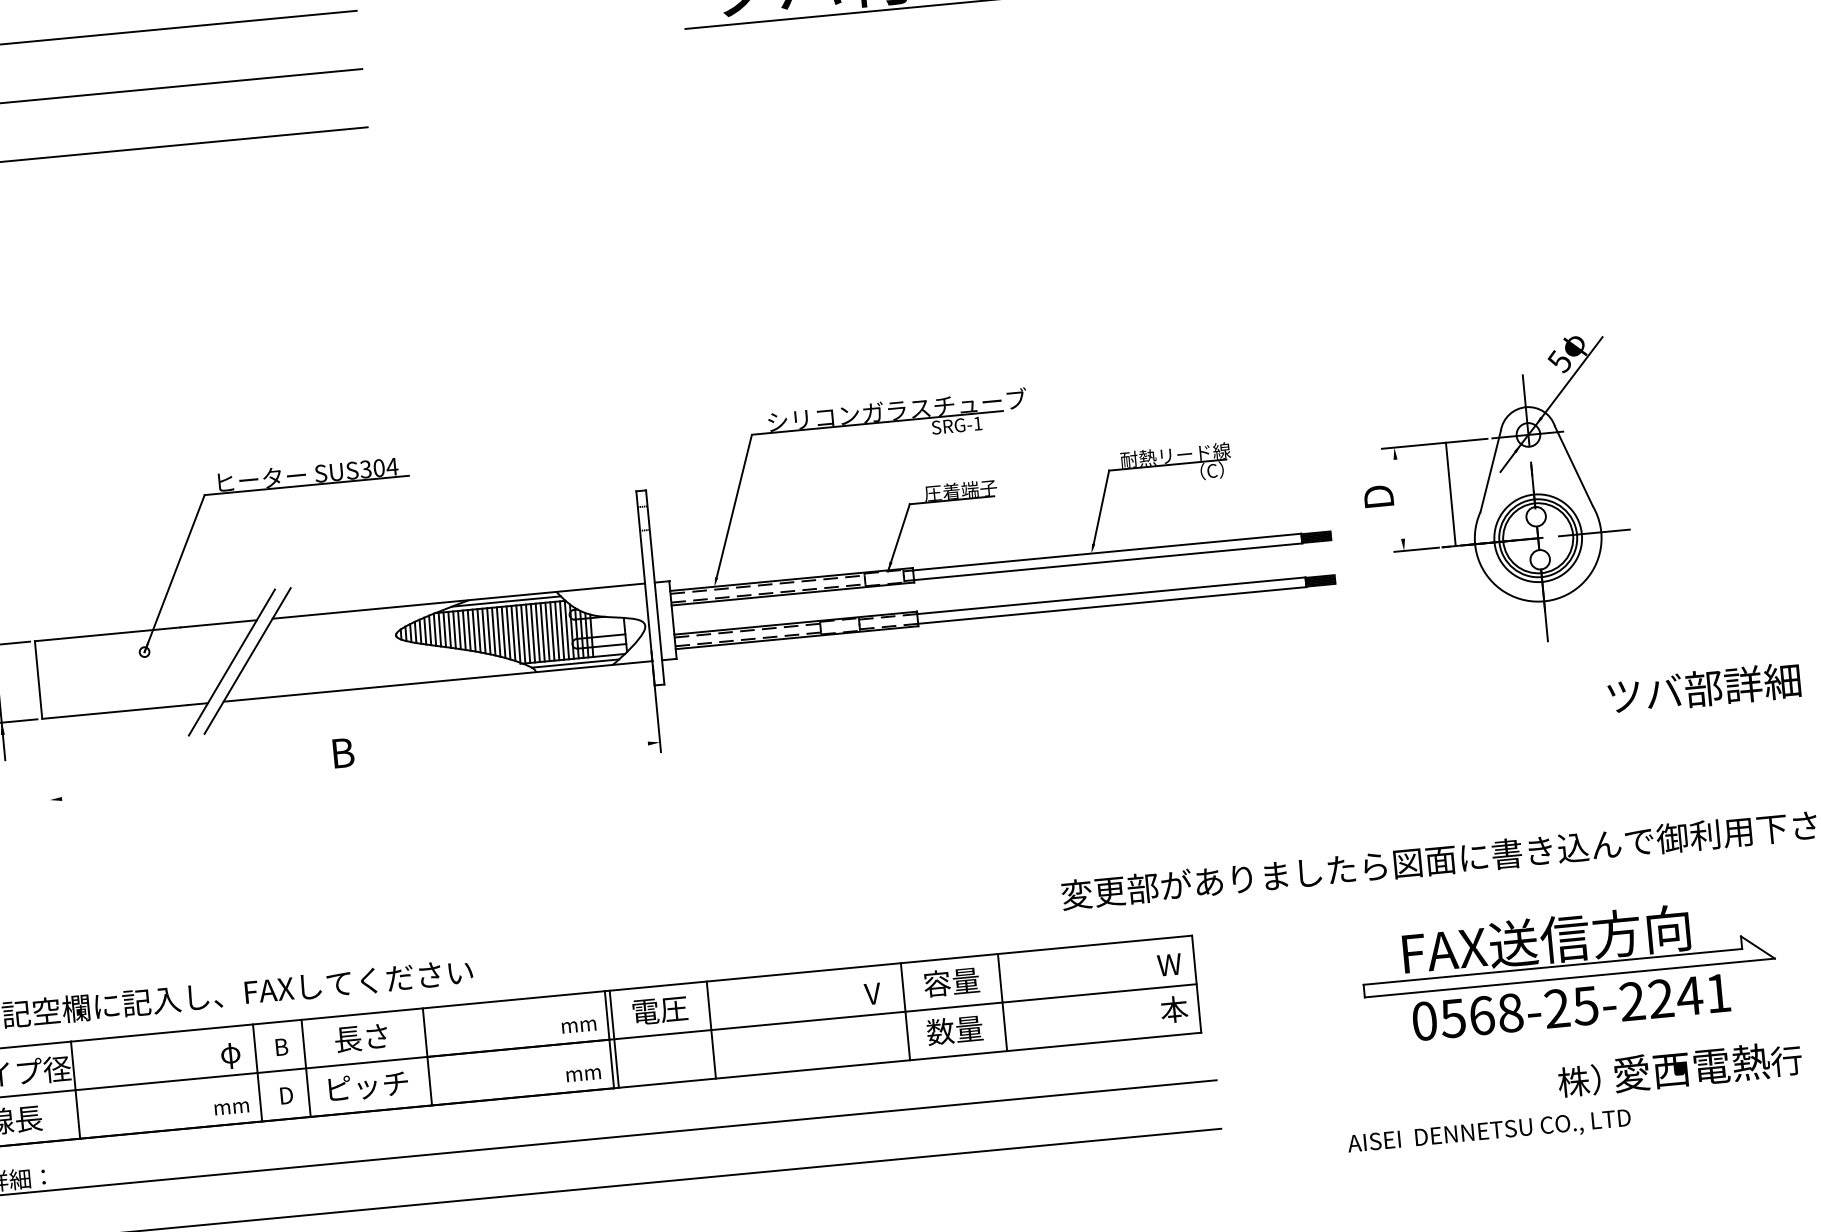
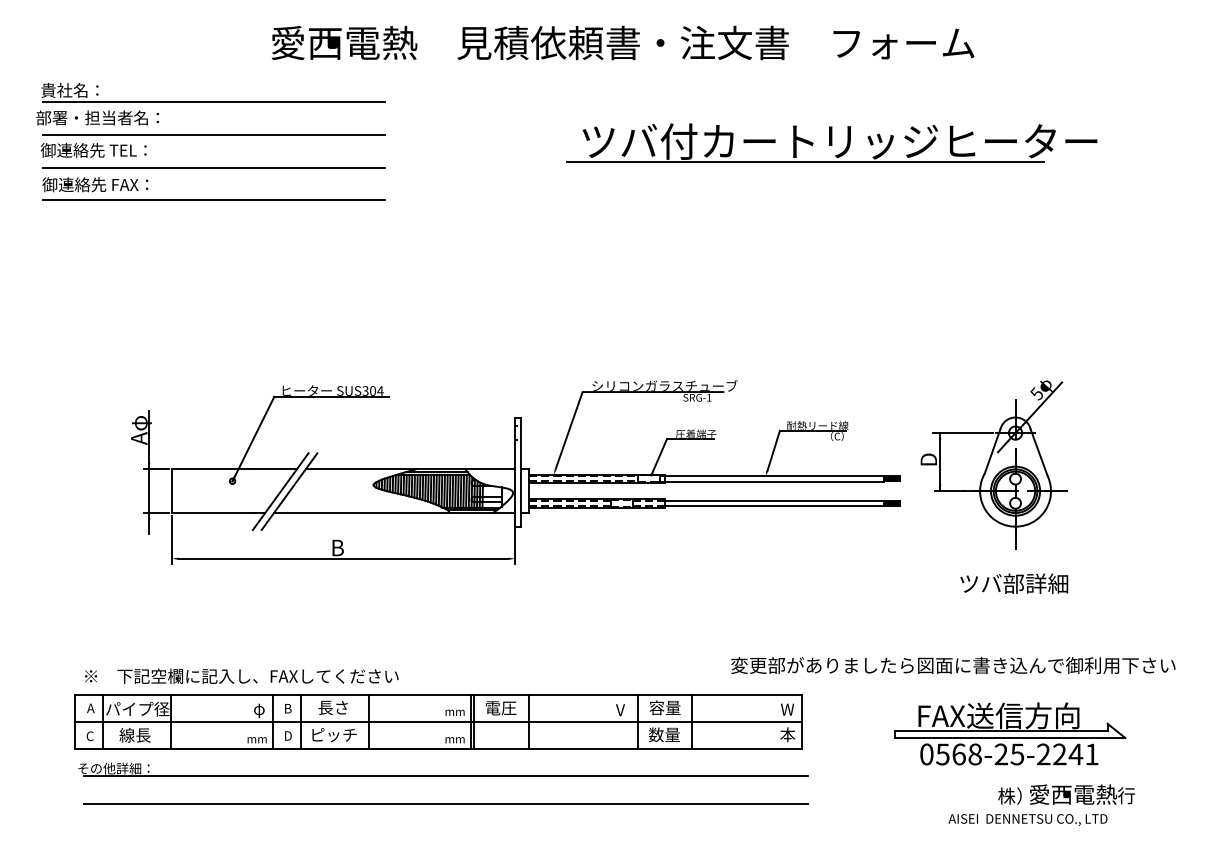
line: (1451, 494) -> (940, 462), moved
text: (1704, 688) -> (1014, 583), moved
line: (45, 765) -> (171, 539), added
line: (354, 770) -> (343, 558), added
text: (1488, 1131) -> (1027, 819), moved

